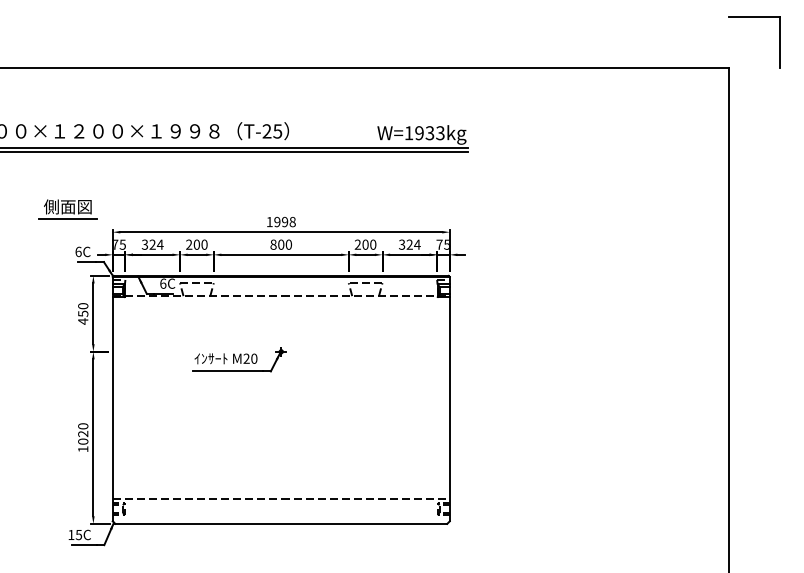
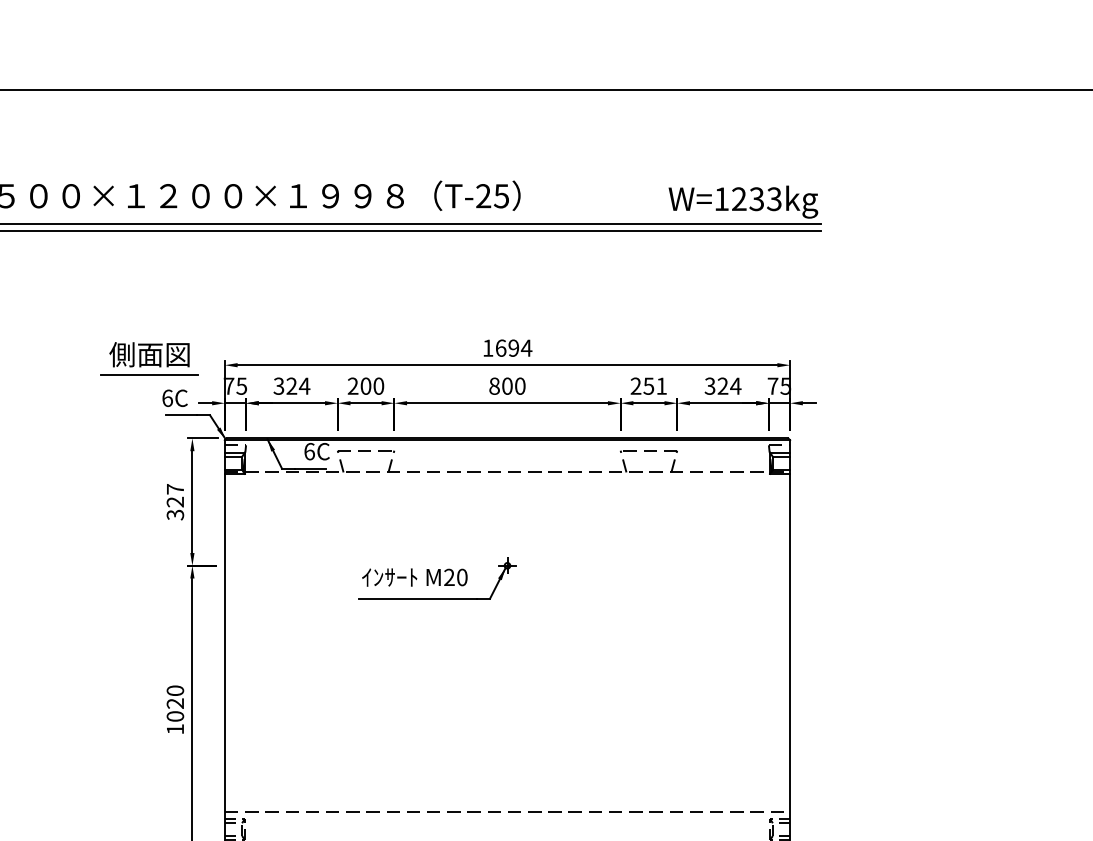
text: (419, 133) -> (739, 199), W=1933kg -> W=1233kg
part: (67, 209) -> (149, 359), moved
text: (285, 221) -> (514, 347), 1998 -> 1694
text: (369, 244) -> (655, 385), 200 -> 251
text: (83, 313) -> (175, 501), 450 -> 327

